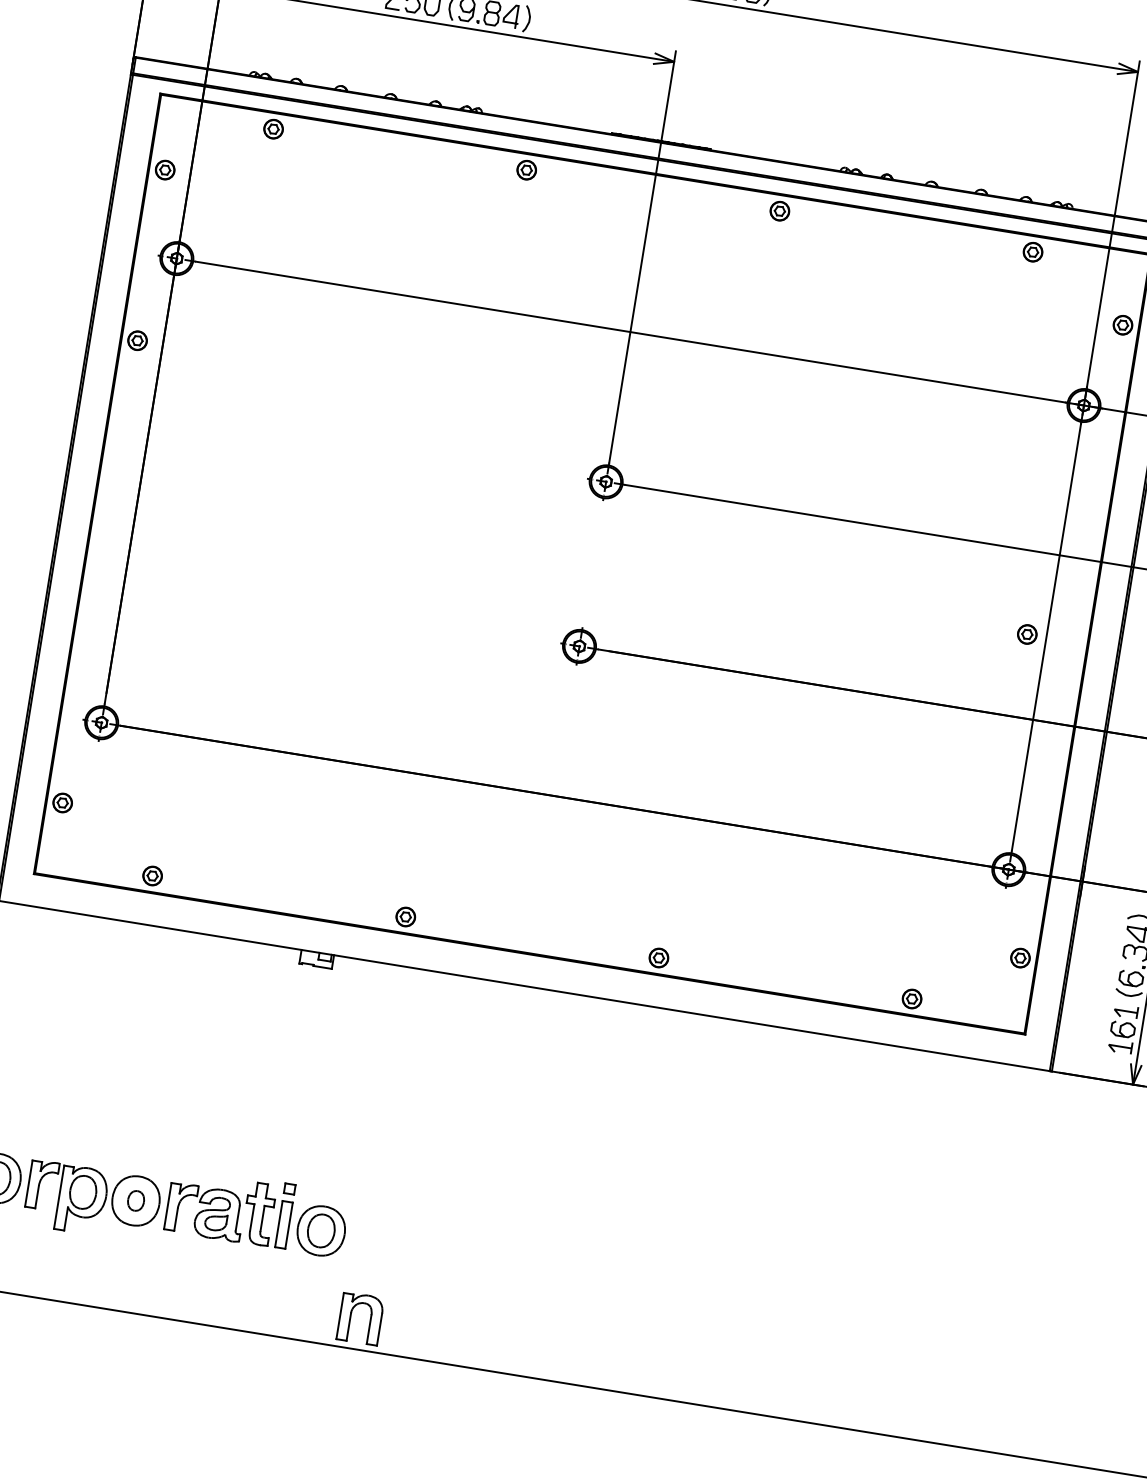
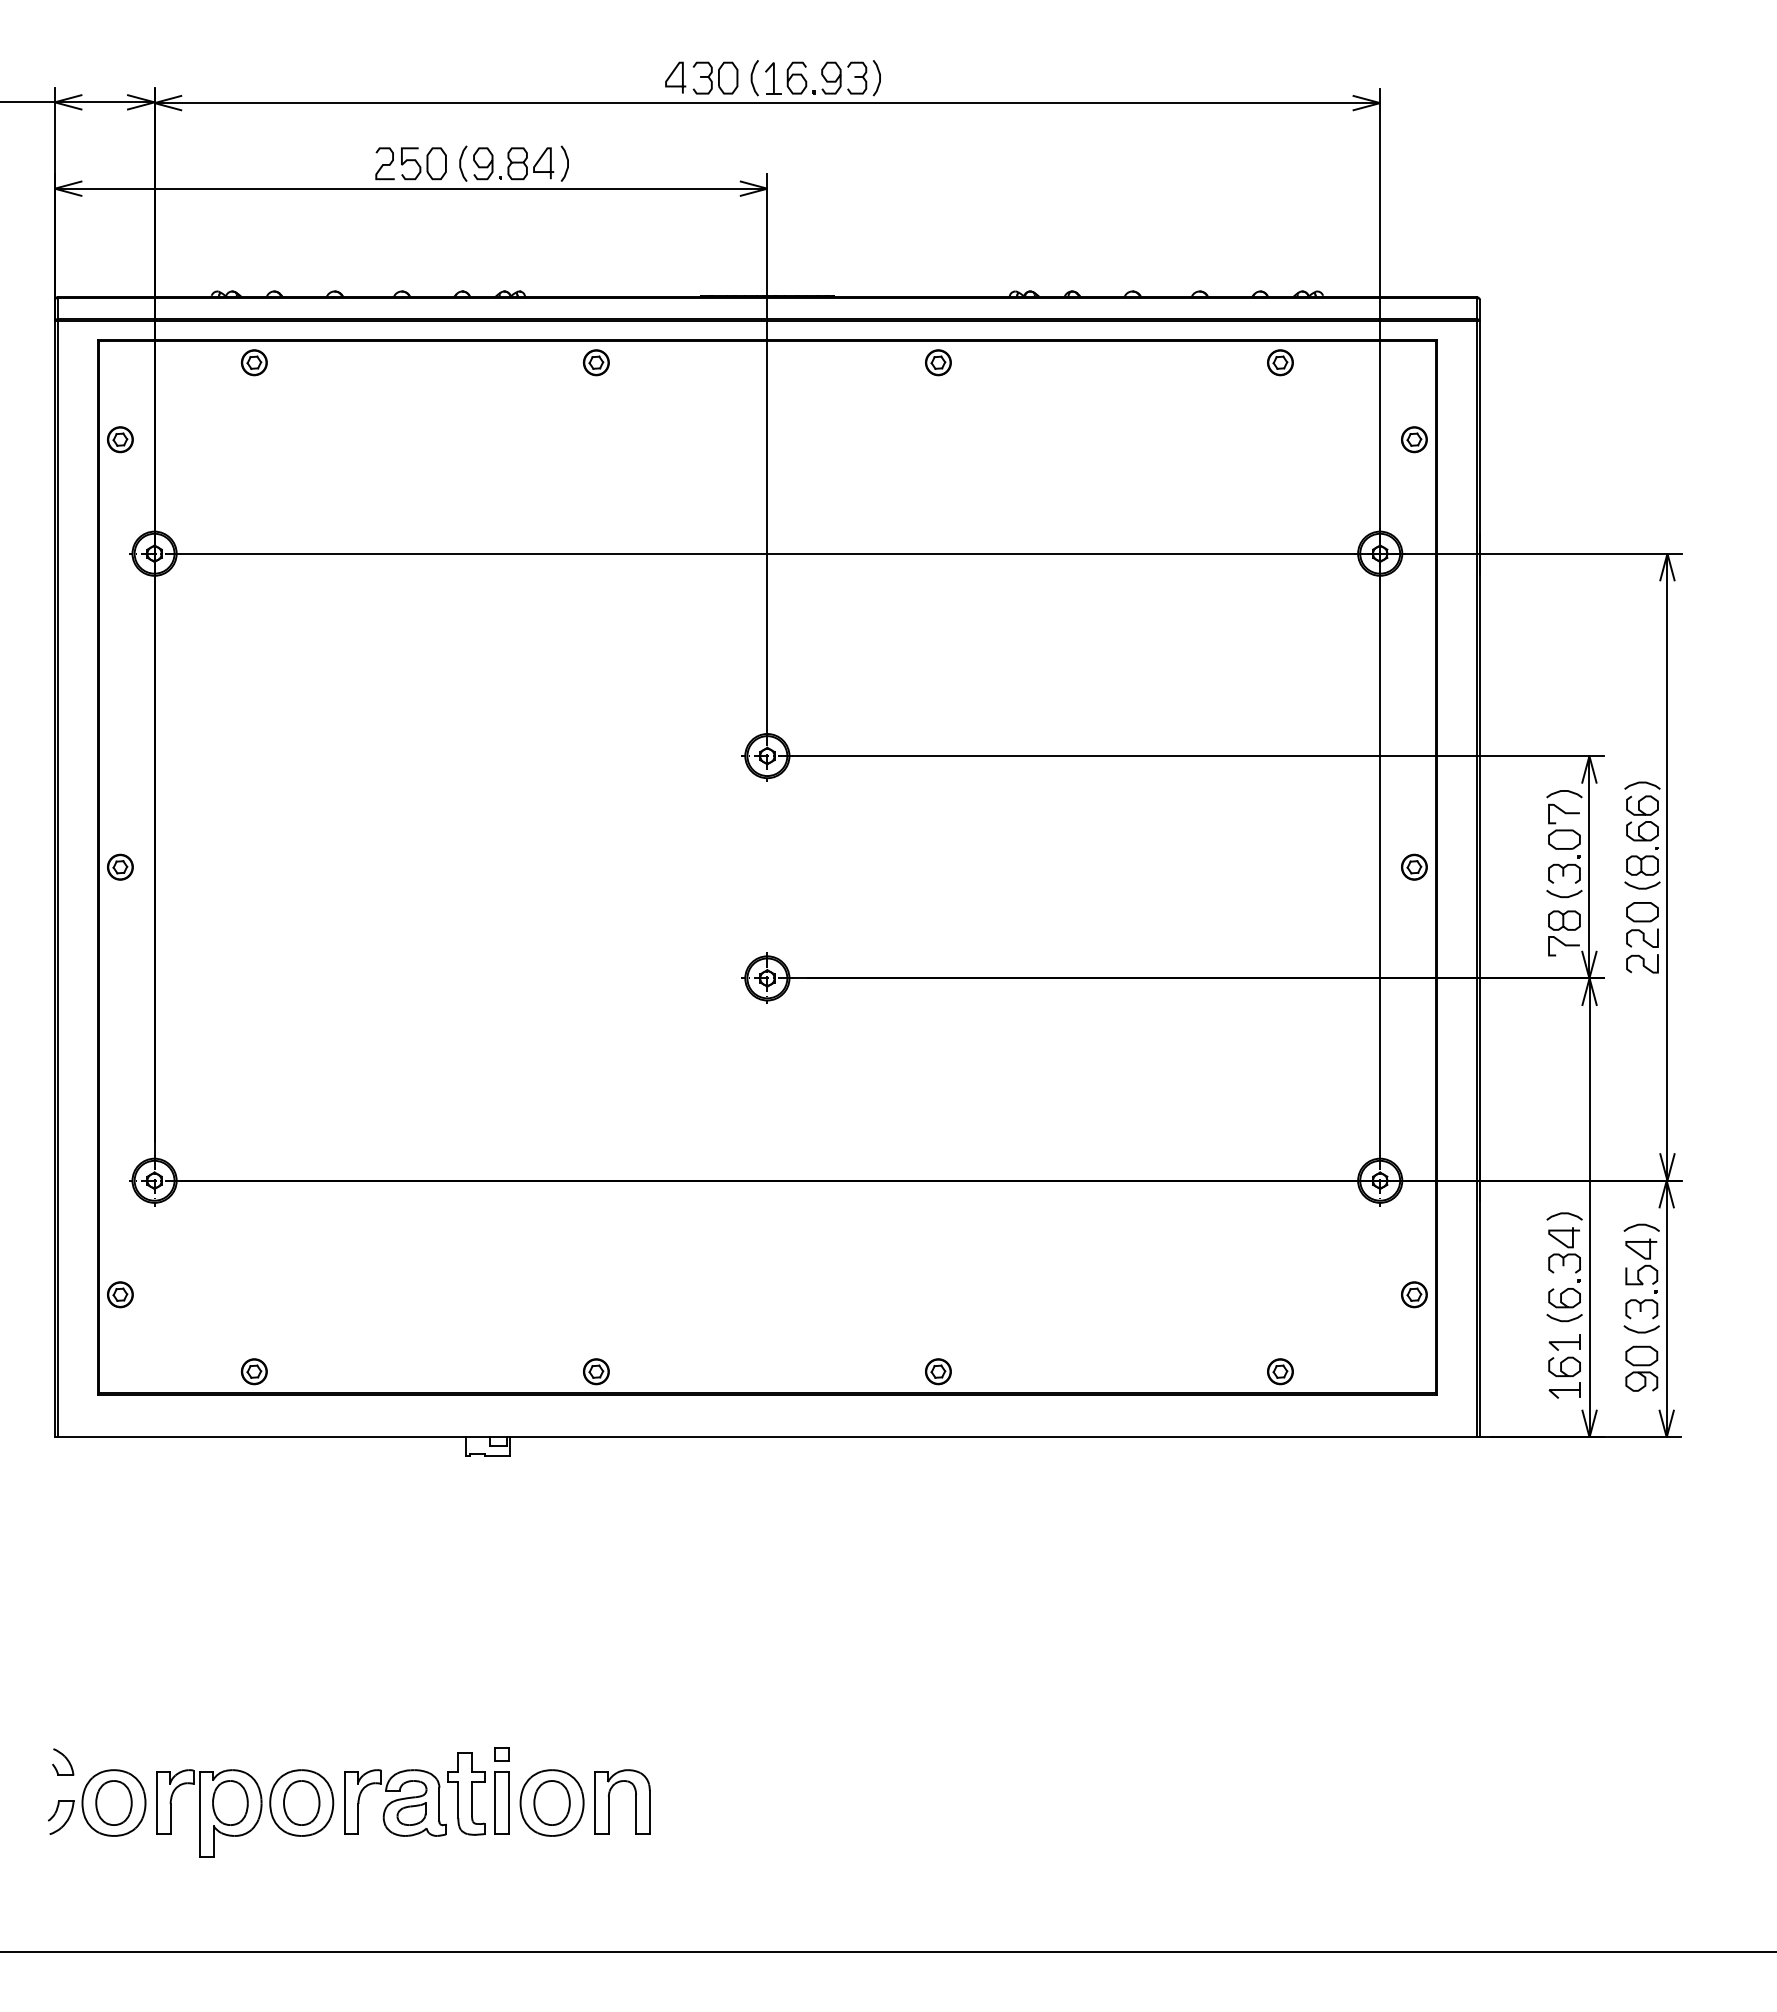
part: (137, 340) -> (120, 866), moved
part: (1027, 633) -> (1414, 866), moved
part: (135, 1200) -> (301, 1802), size x1.67
part: (351, 1316) -> (609, 1801), moved

